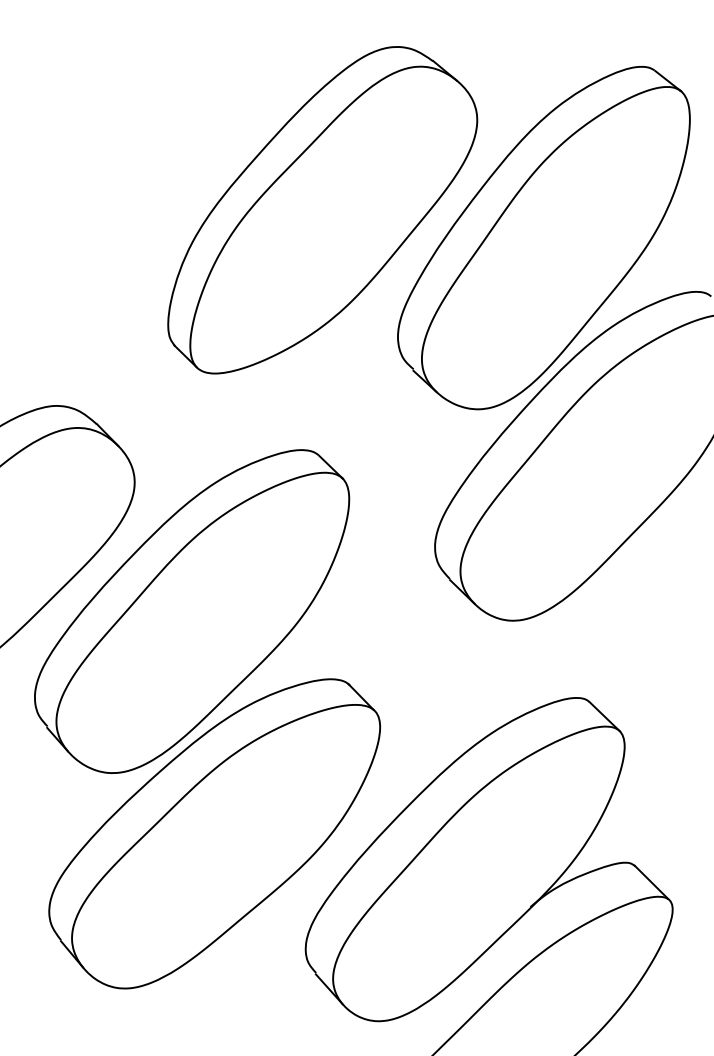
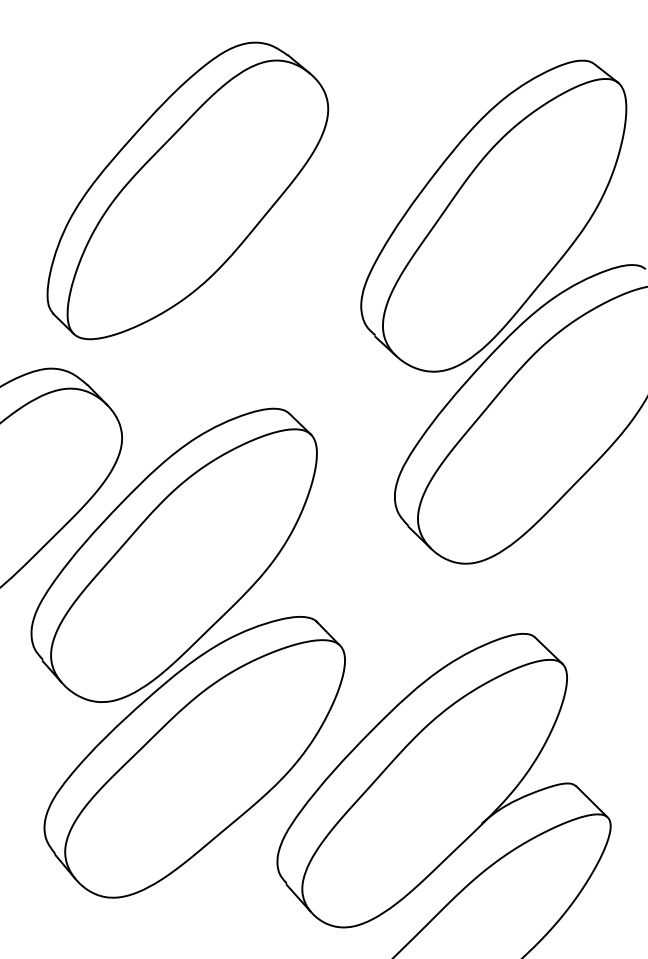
part: (322, 209) -> (187, 190), moved

